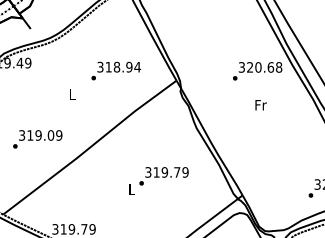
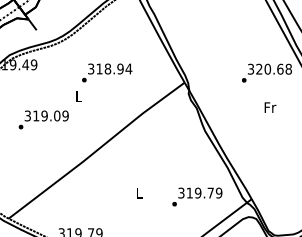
text: (115, 70) -> (106, 72), moved
text: (37, 139) -> (43, 120), moved
text: (163, 176) -> (196, 197), moved

